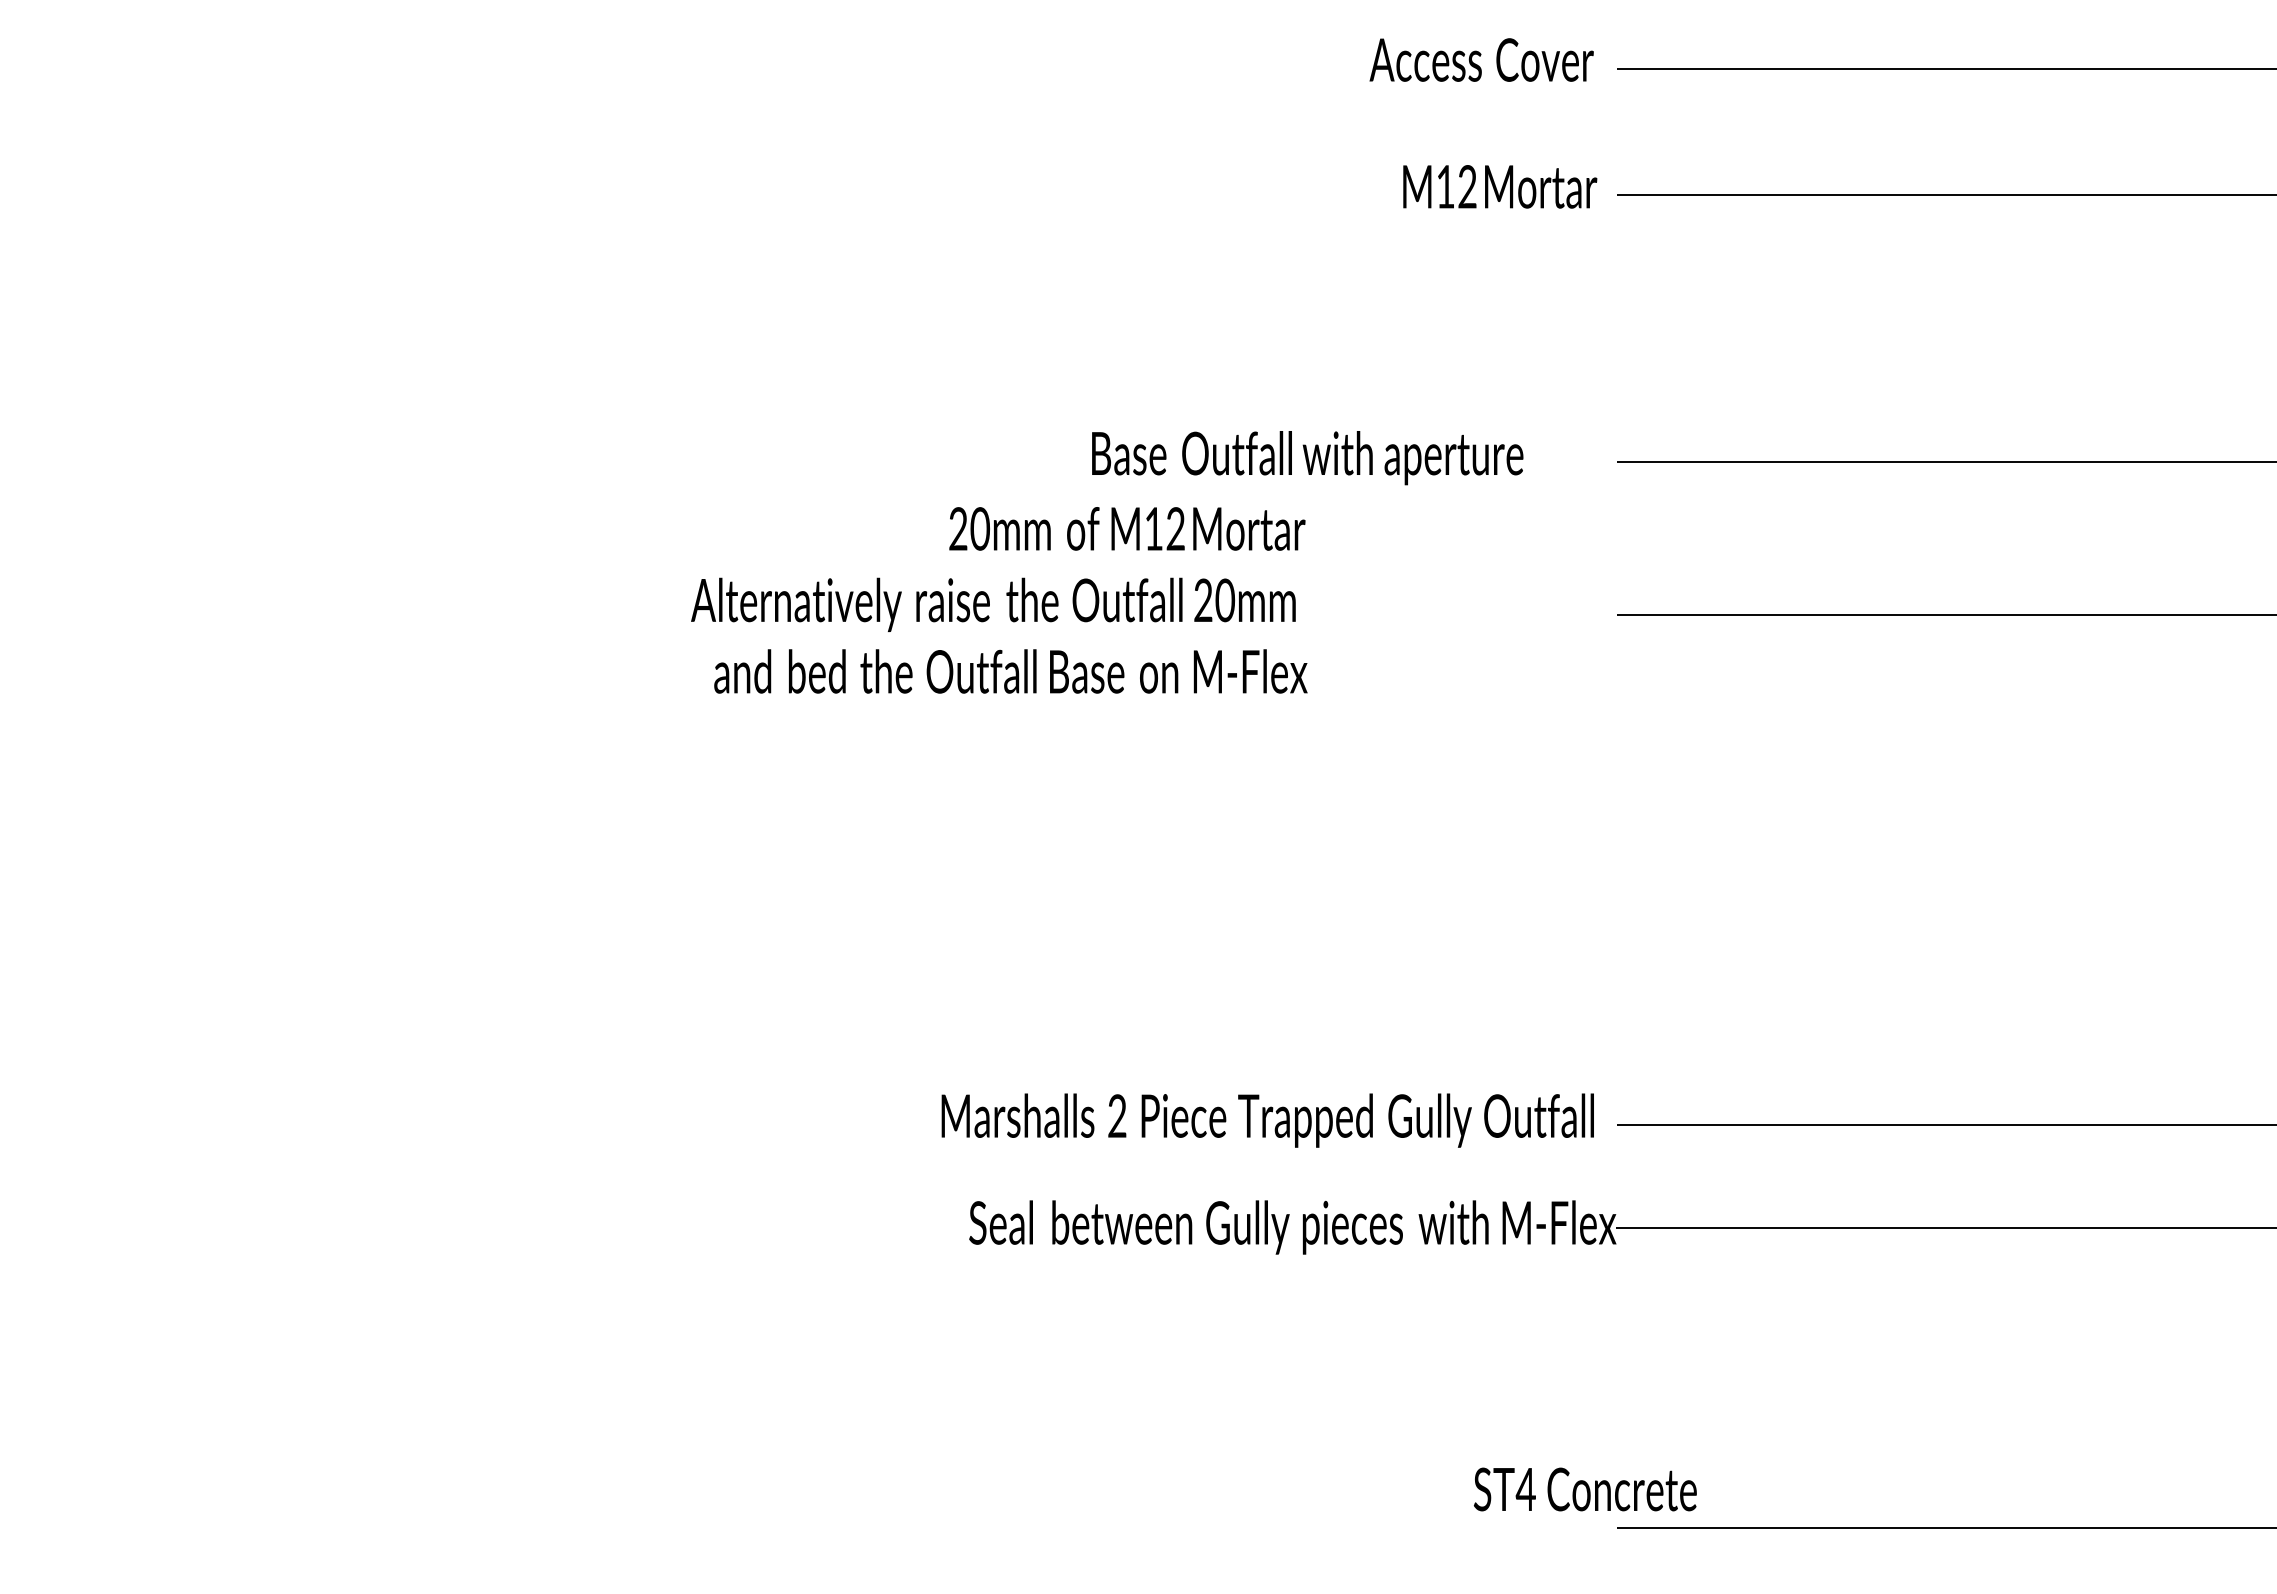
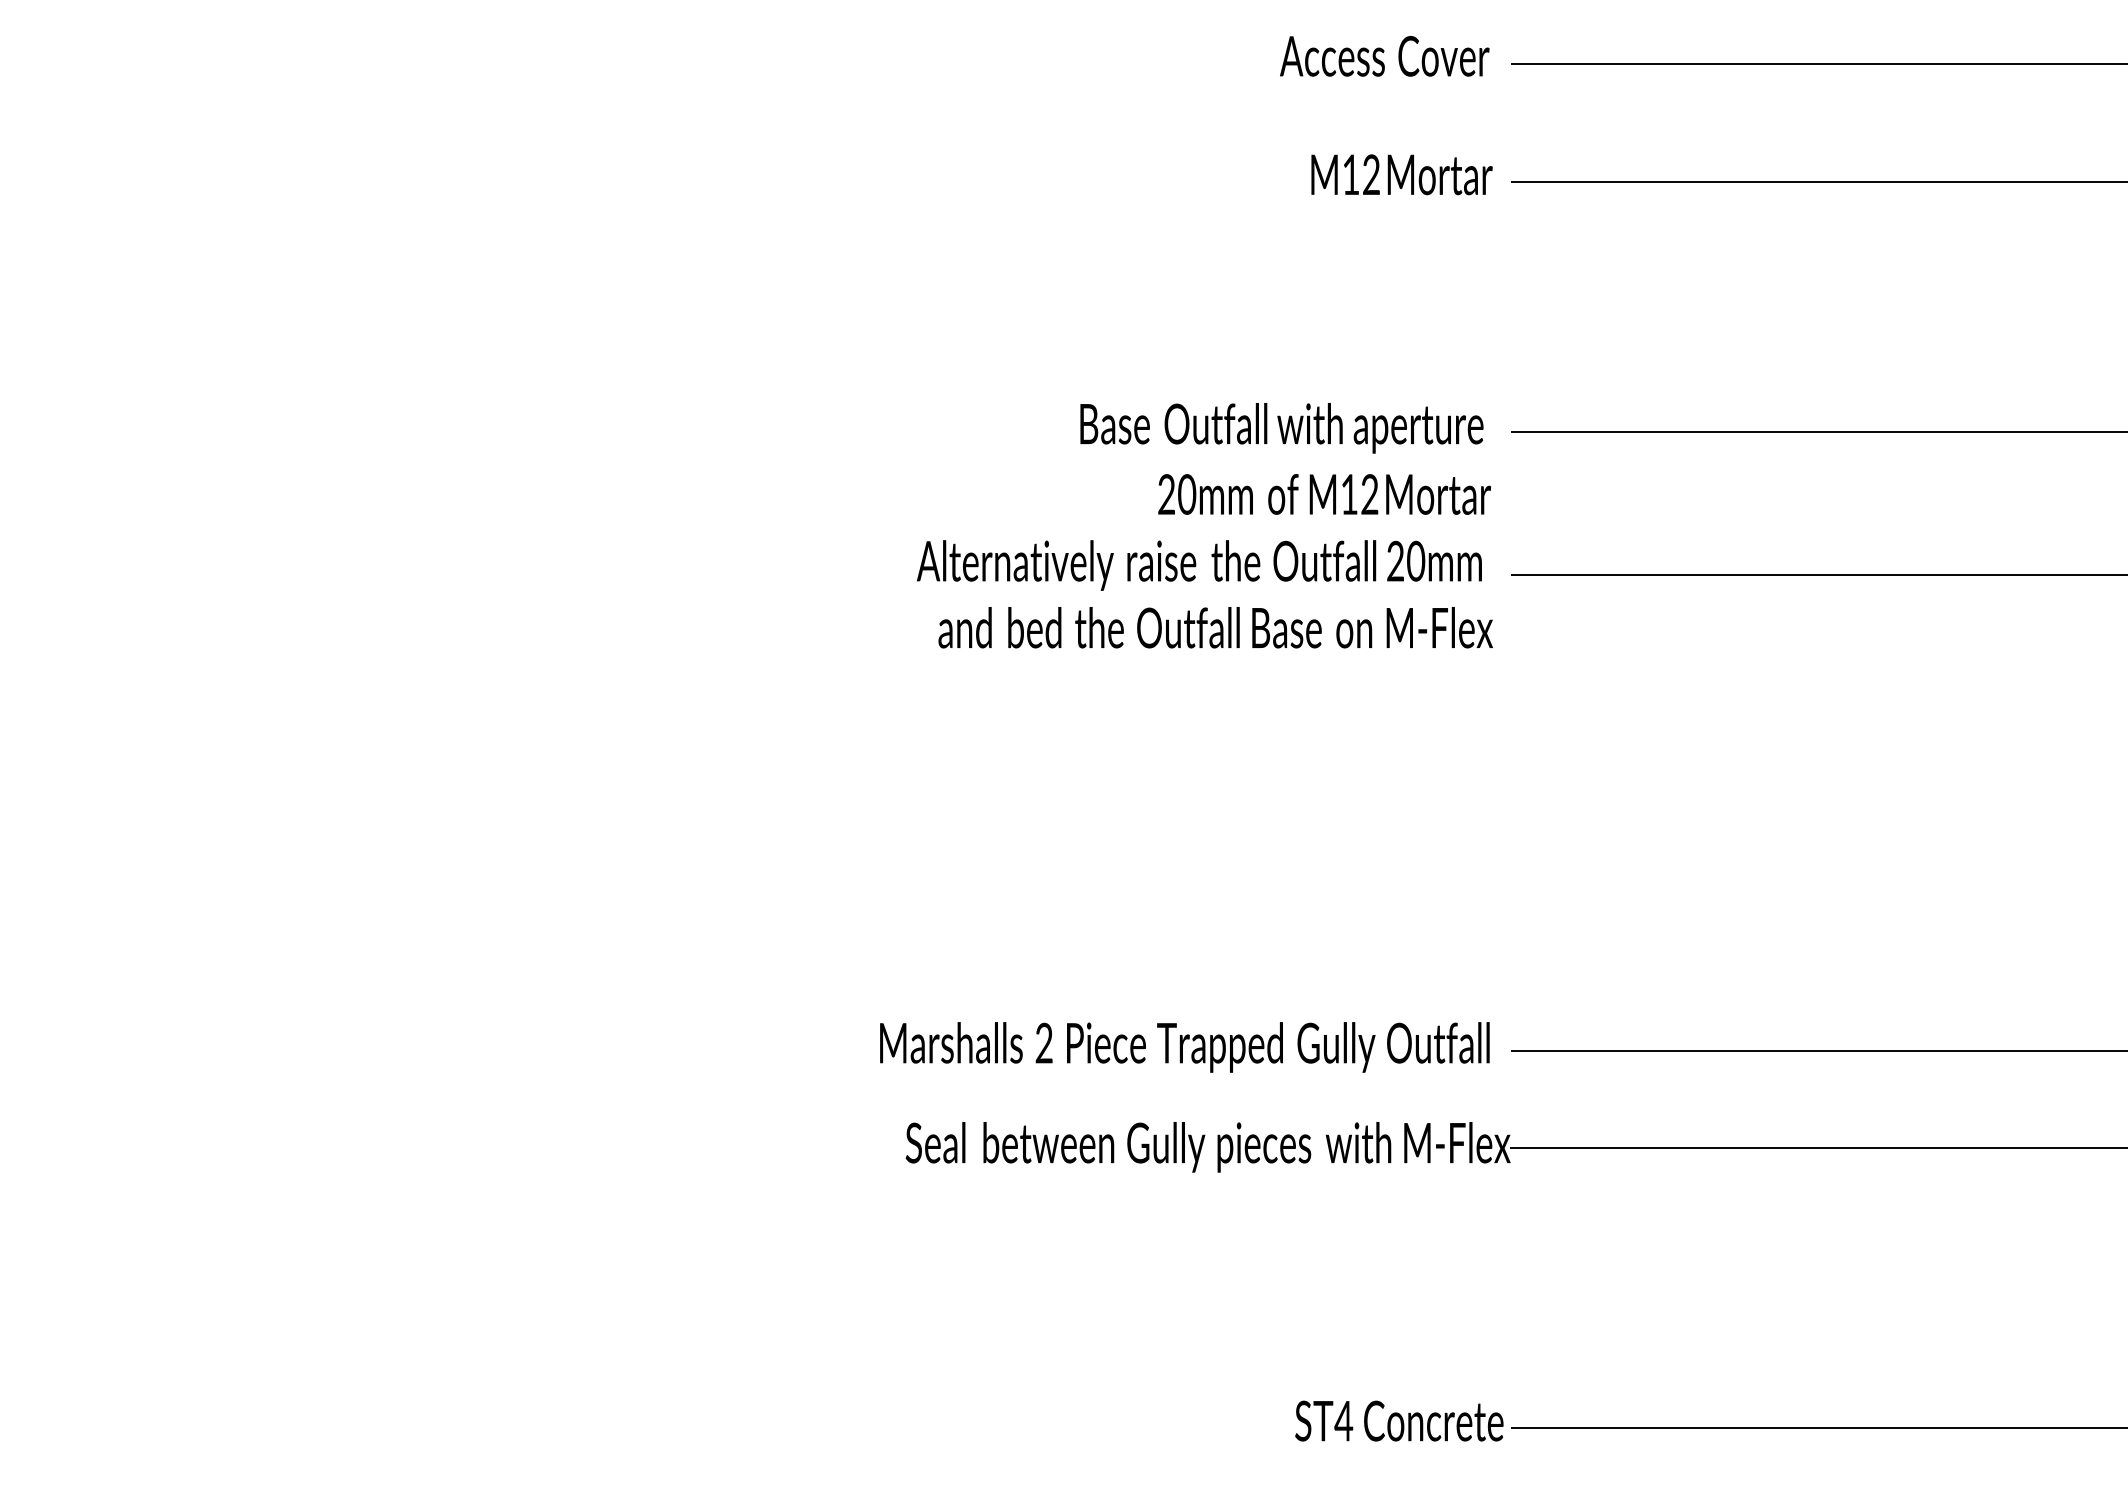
text: (1307, 458) -> (1281, 428), moved
text: (999, 600) -> (1205, 561), moved
text: (1584, 1489) -> (1398, 1421), moved

